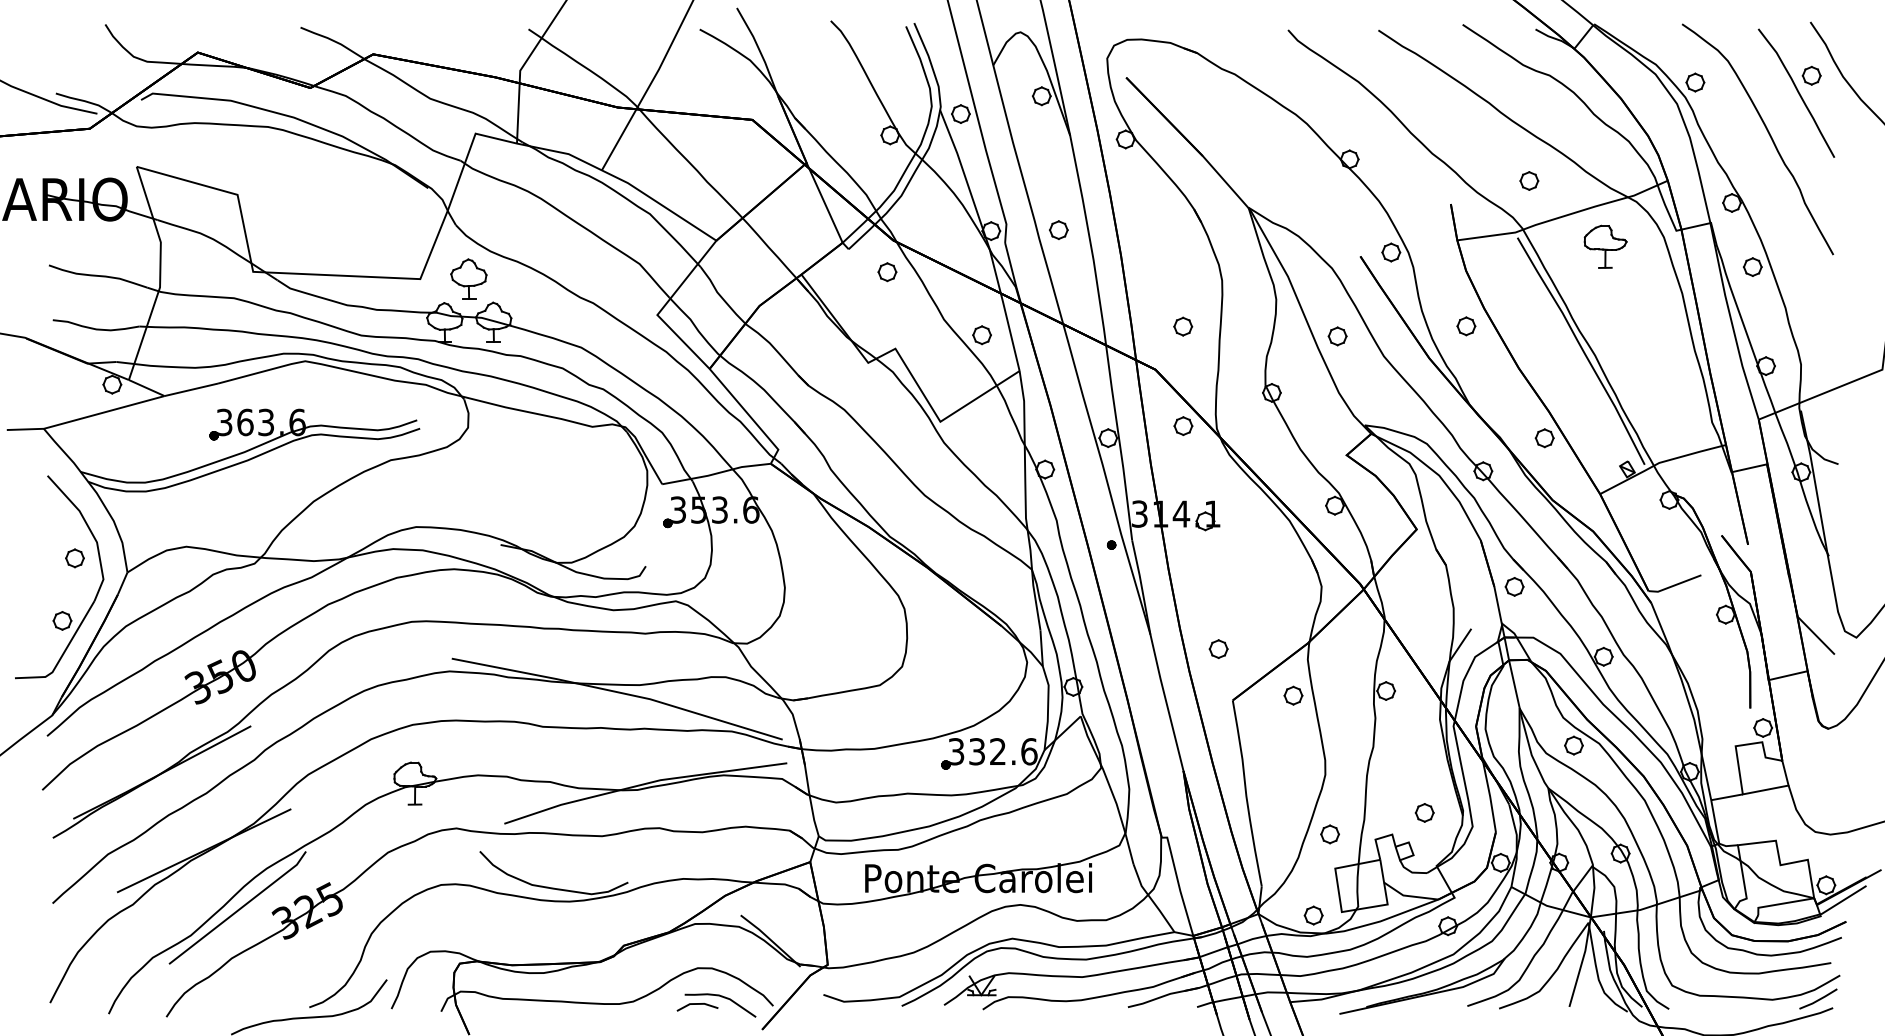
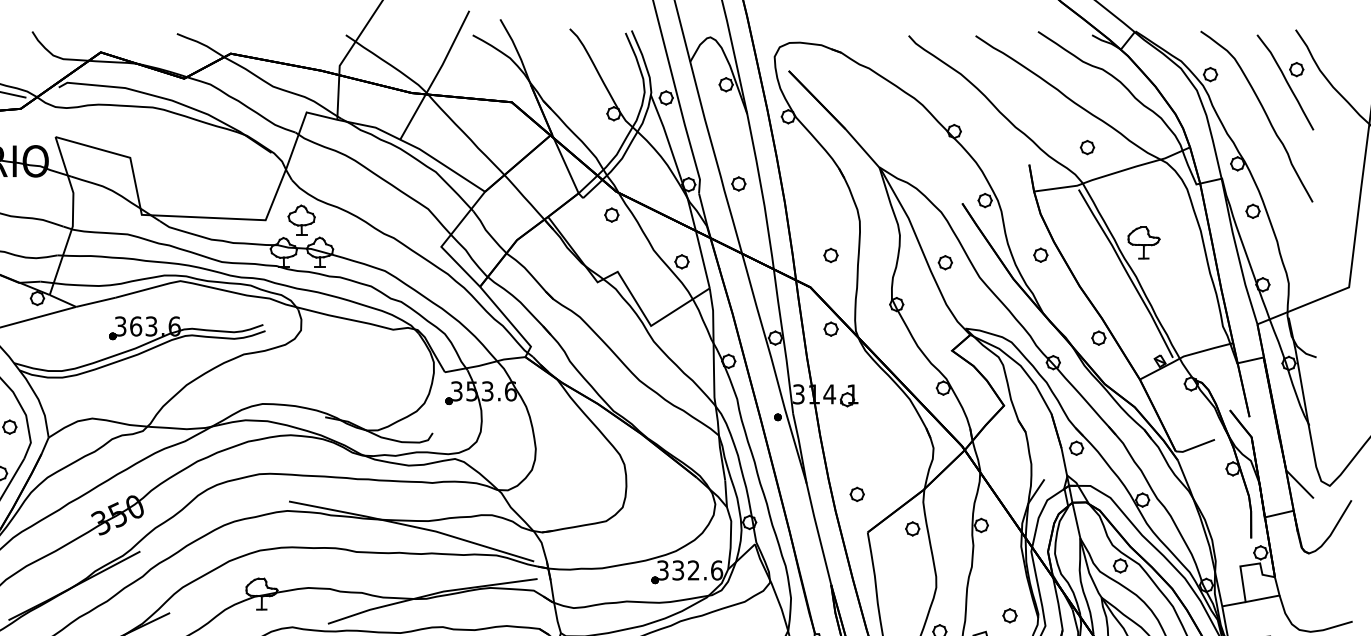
part: (1605, 246) -> (1143, 242), moved

